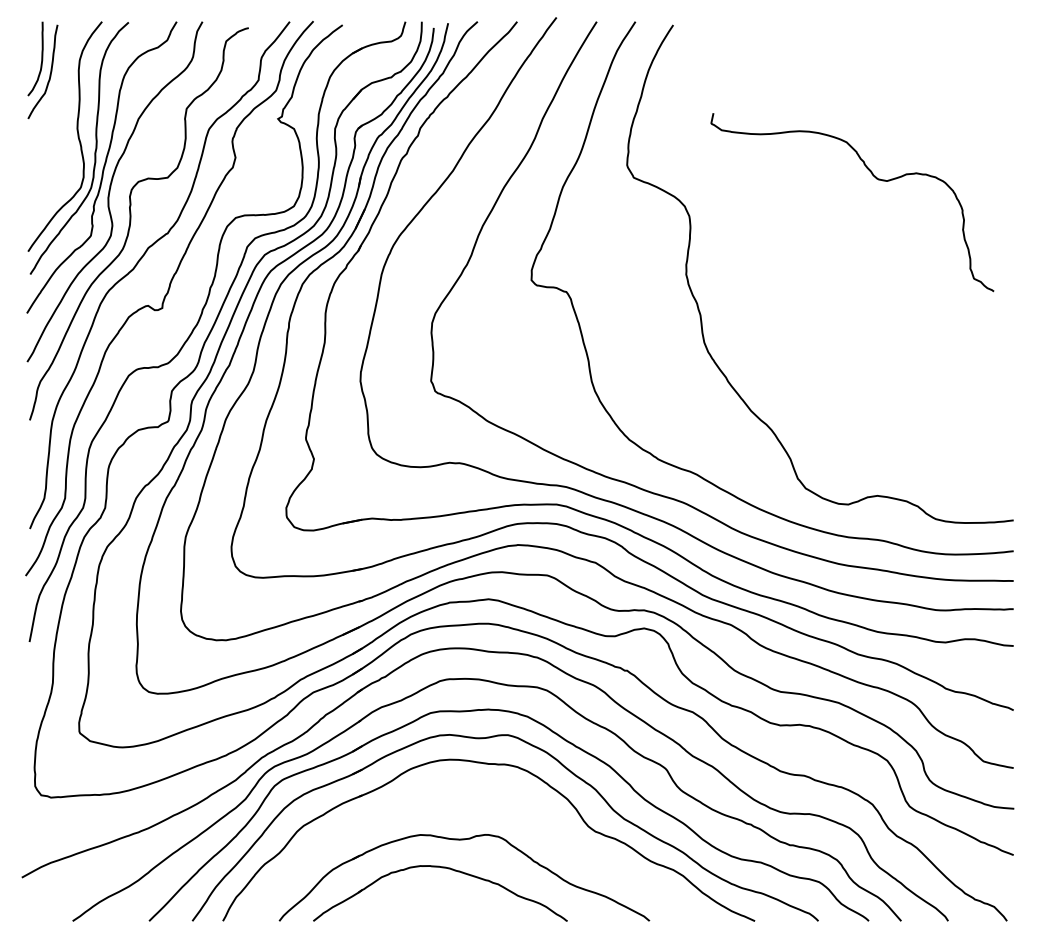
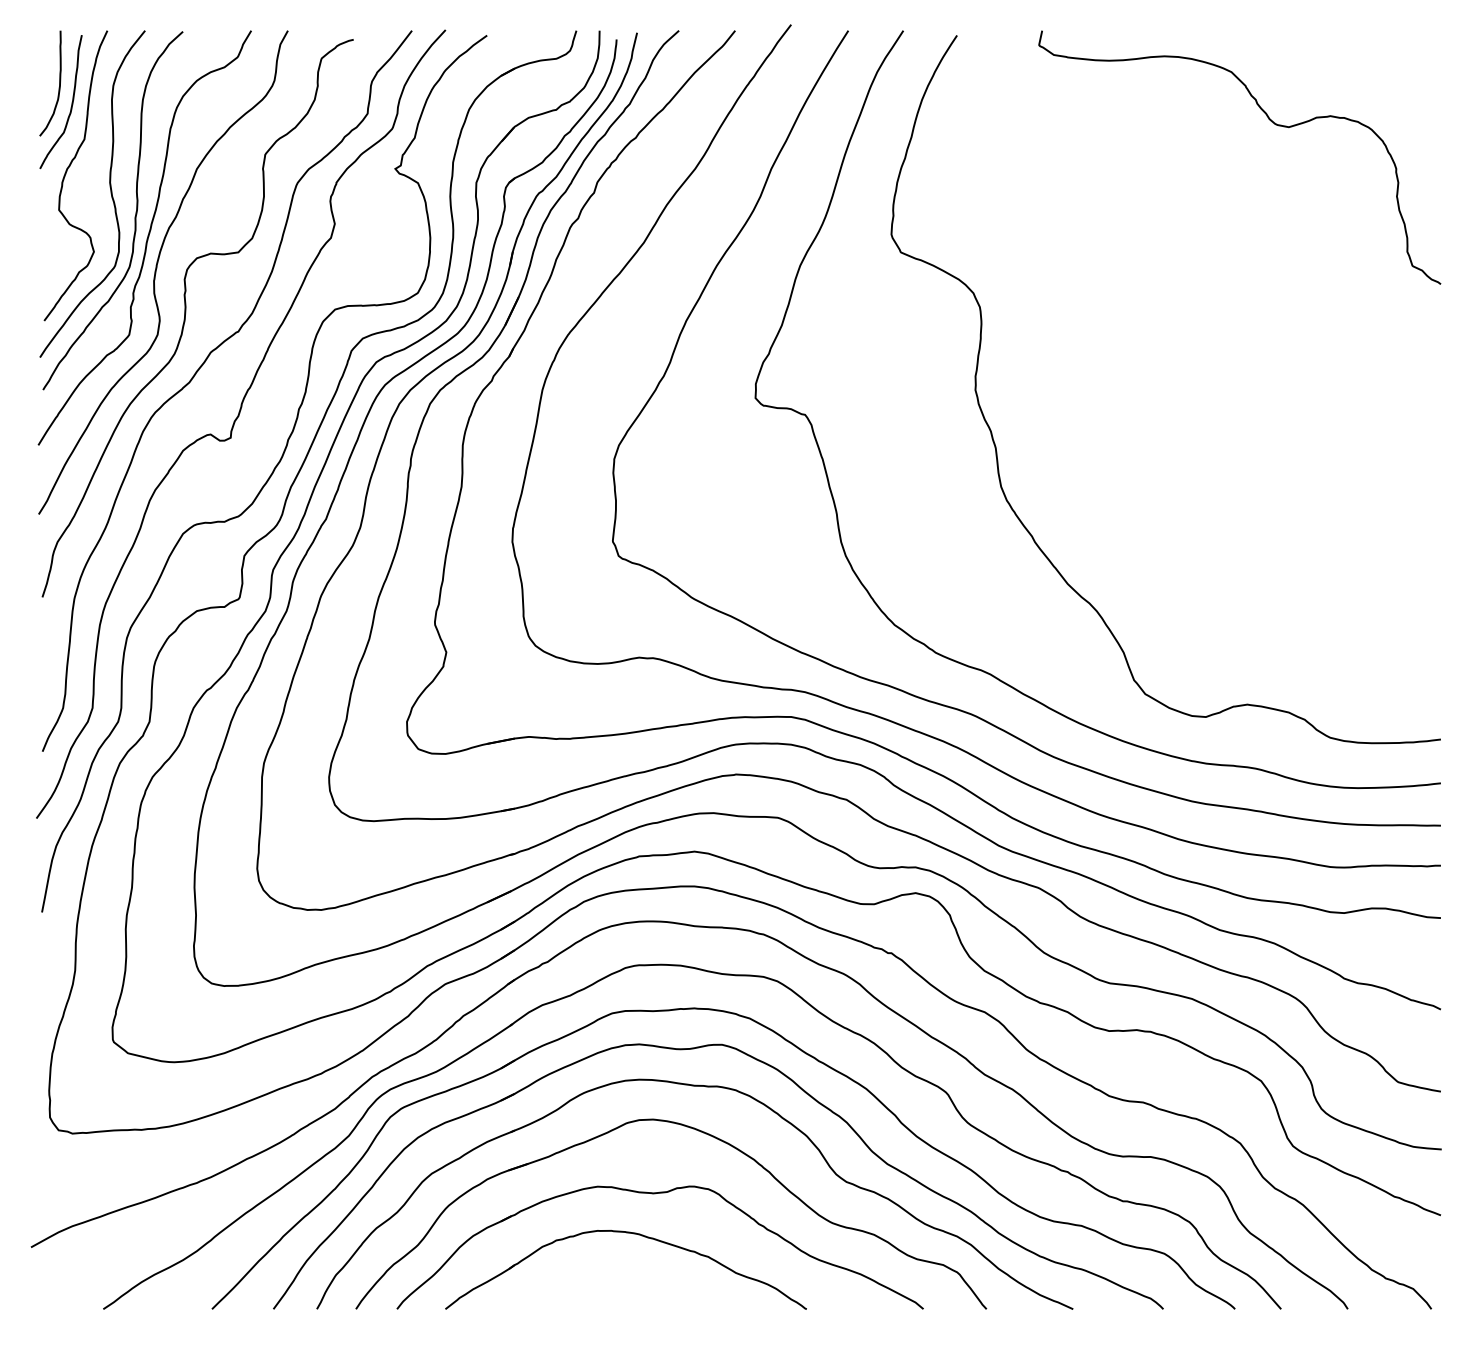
curve: (47, 120) -> (67, 171), added
curve: (874, 177) -> (1271, 122), moved
part: (496, 798) -> (705, 1134), added

